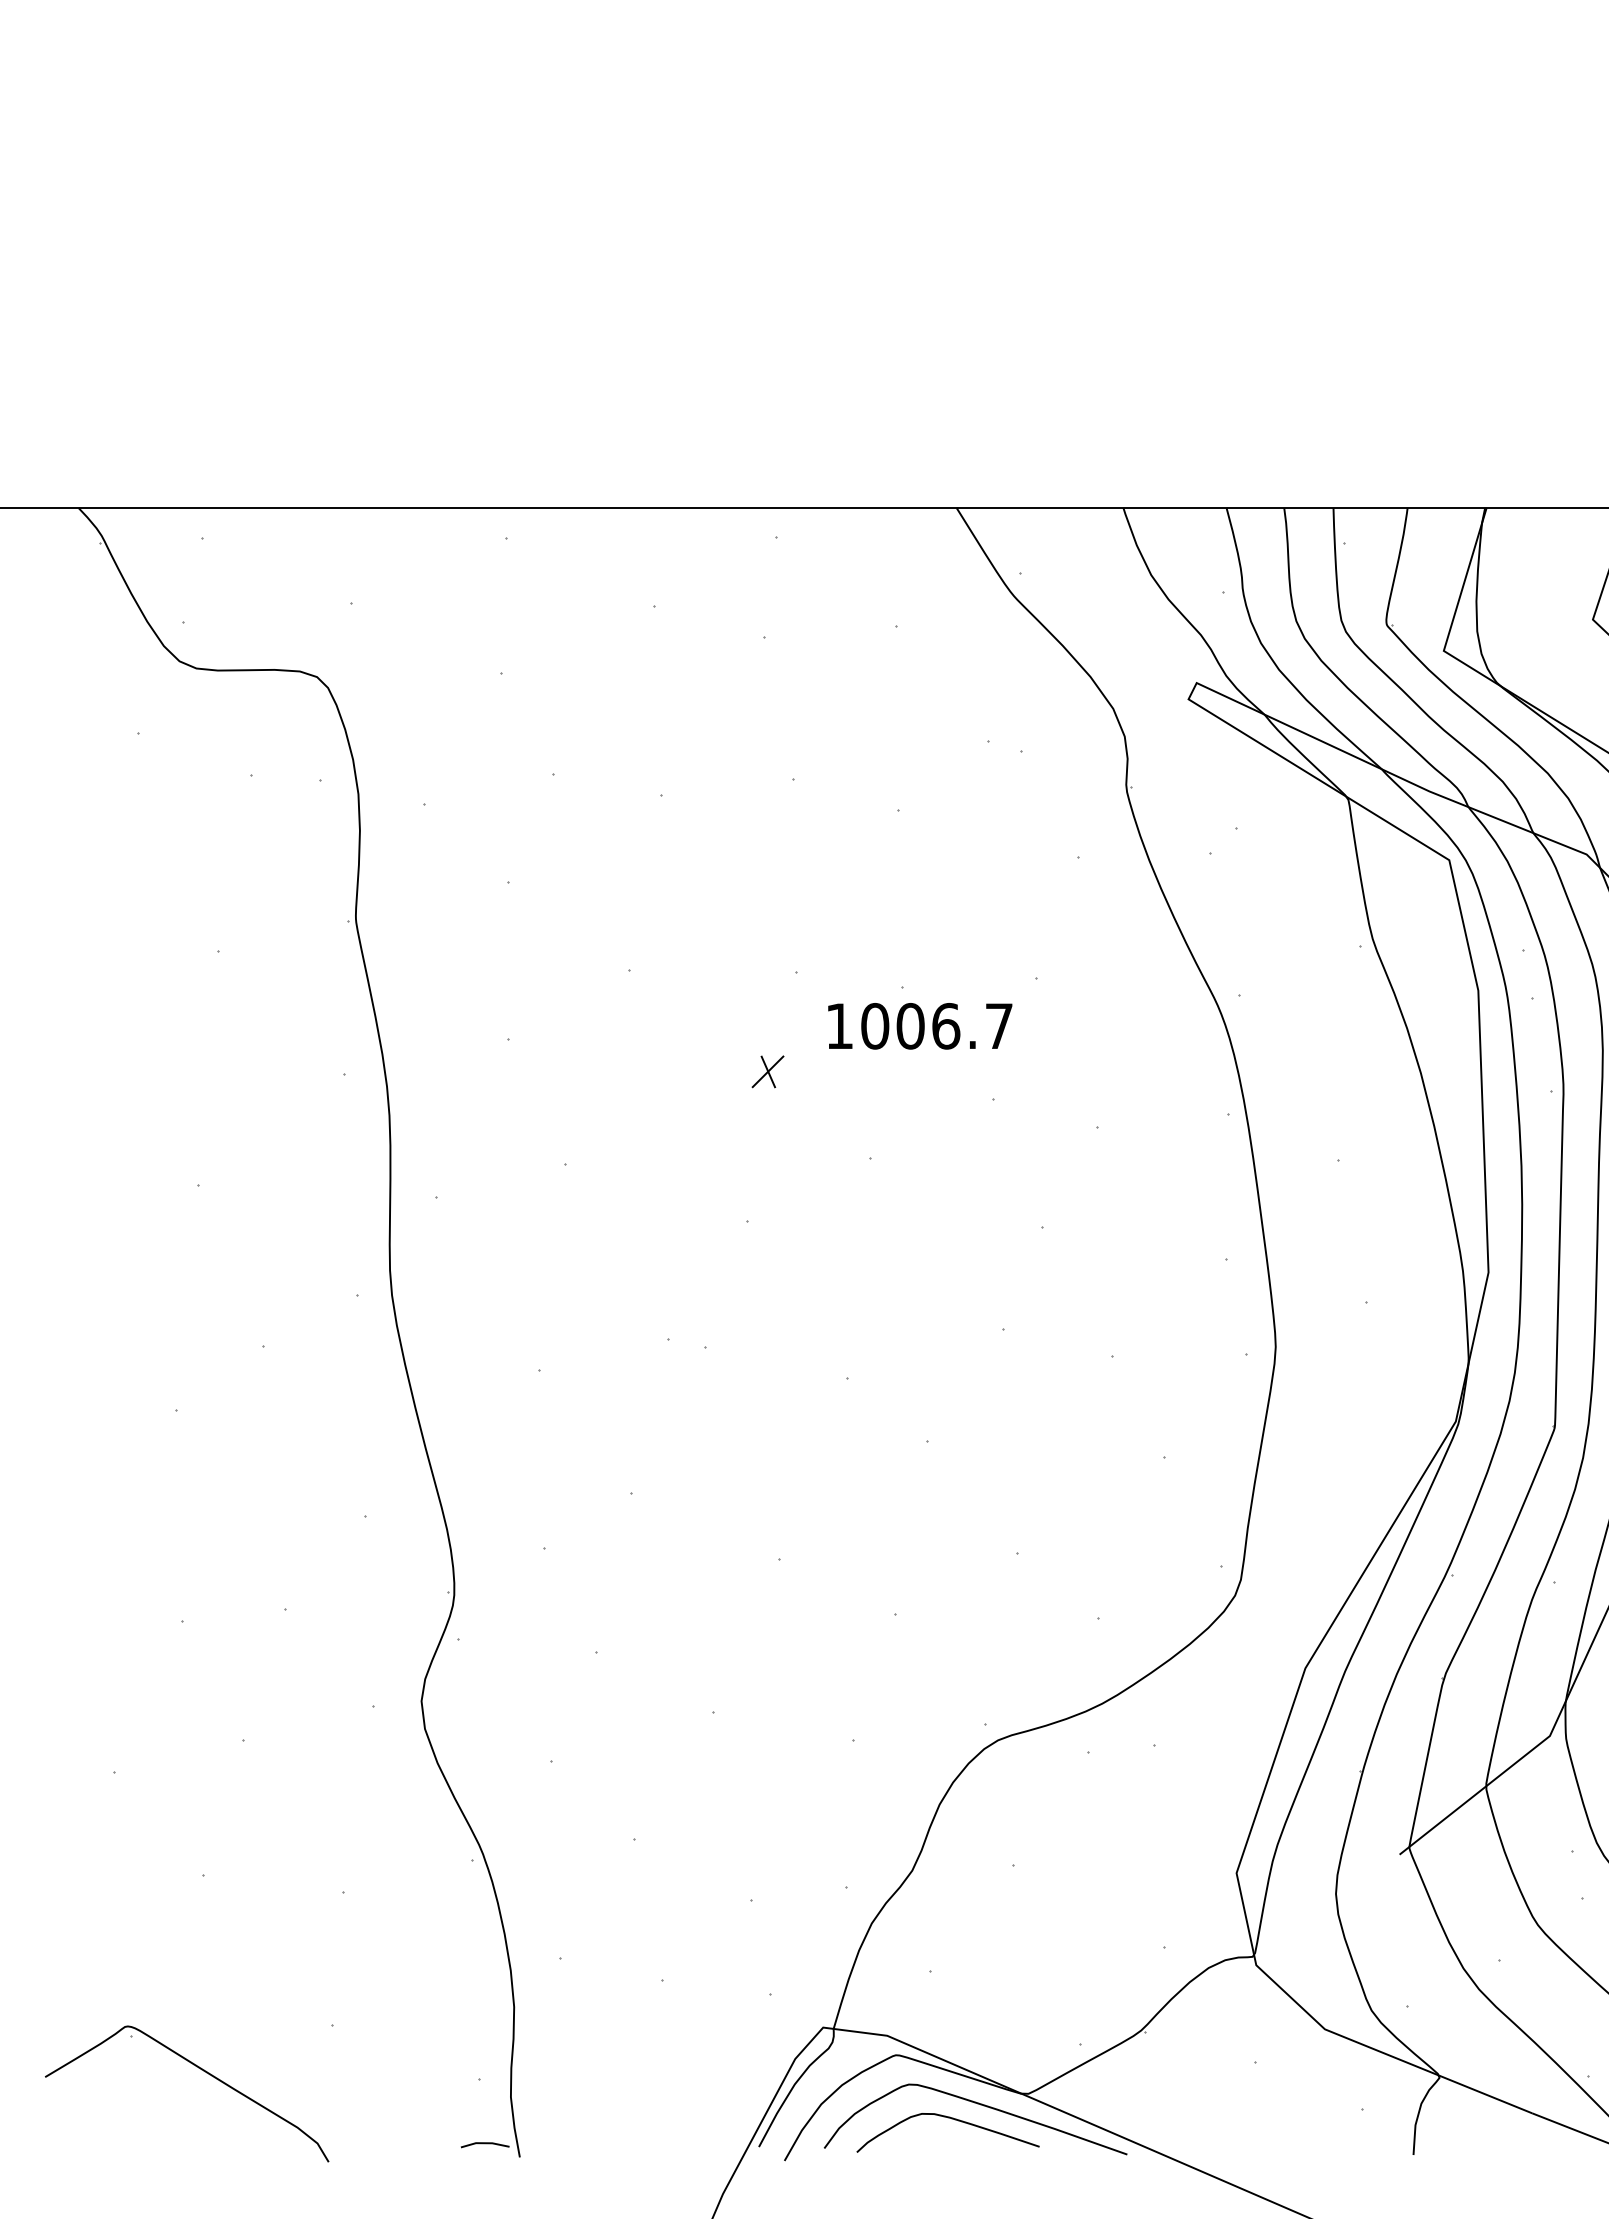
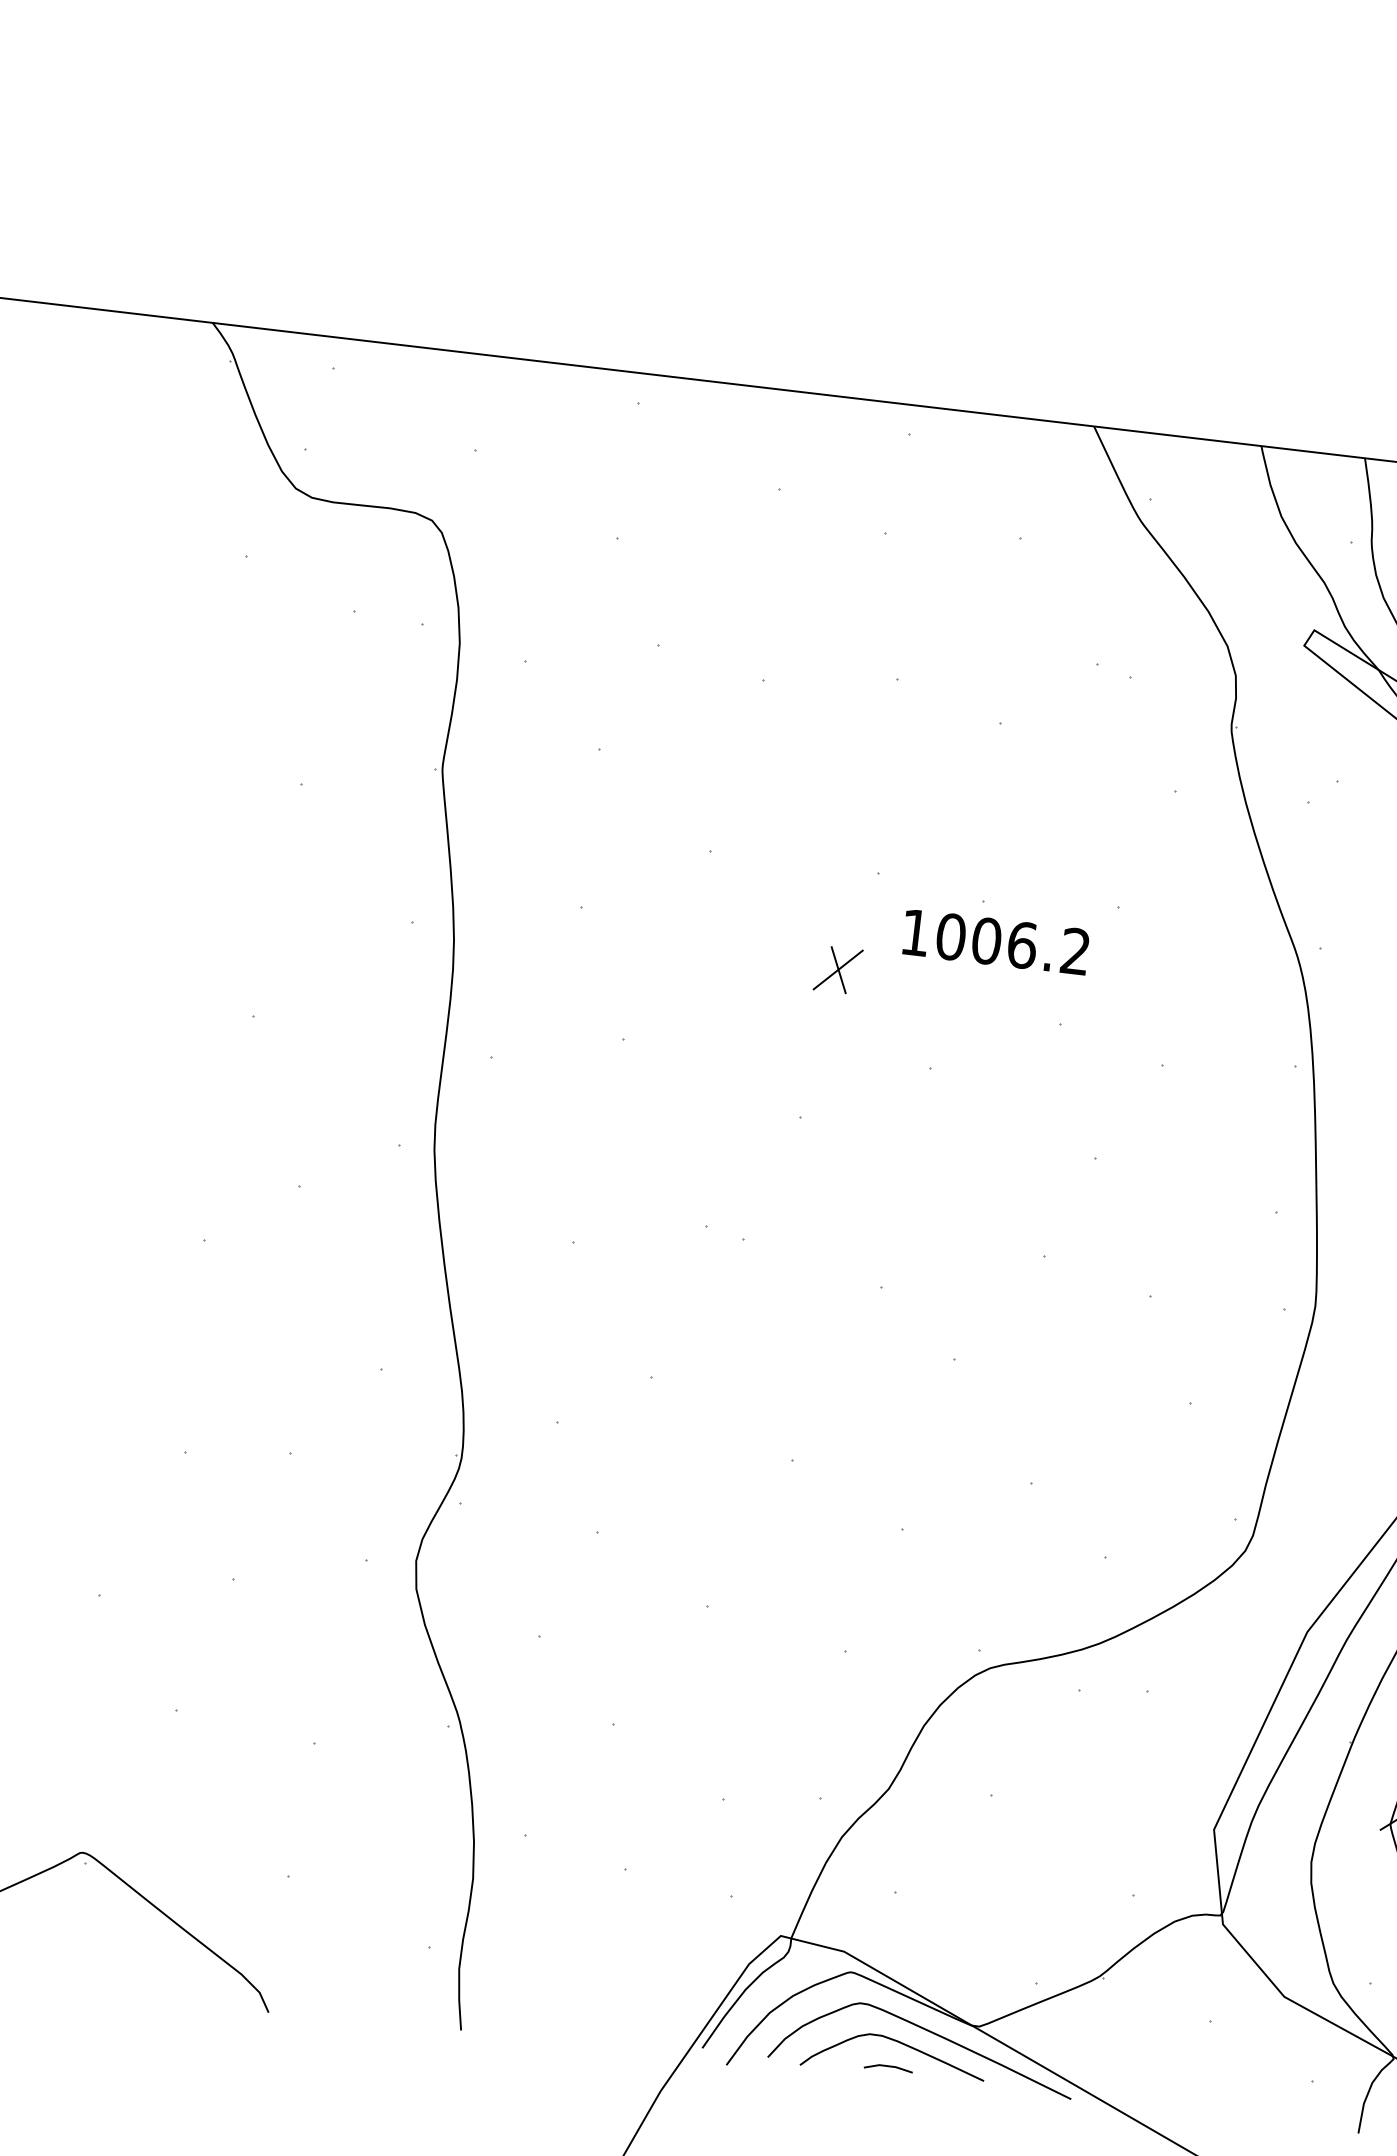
text: (998, 1025) -> (1075, 950), 1006.7 -> 1006.2
part: (767, 1071) -> (837, 969), size x1.43
line: (484, 2144) -> (887, 2067), moved

